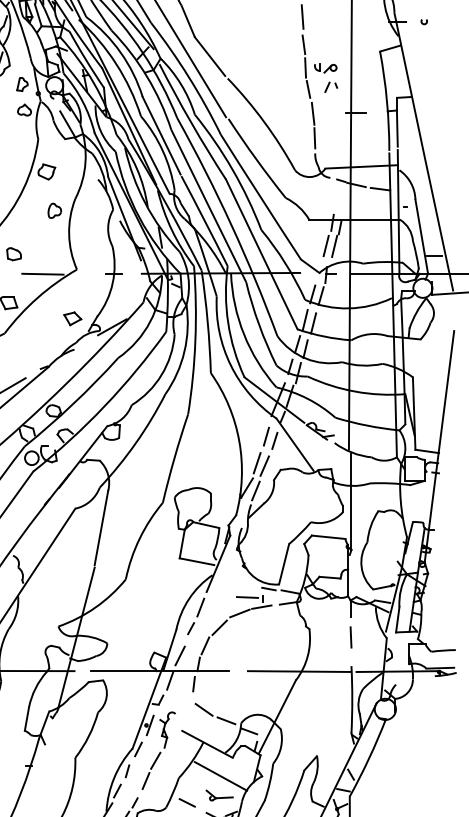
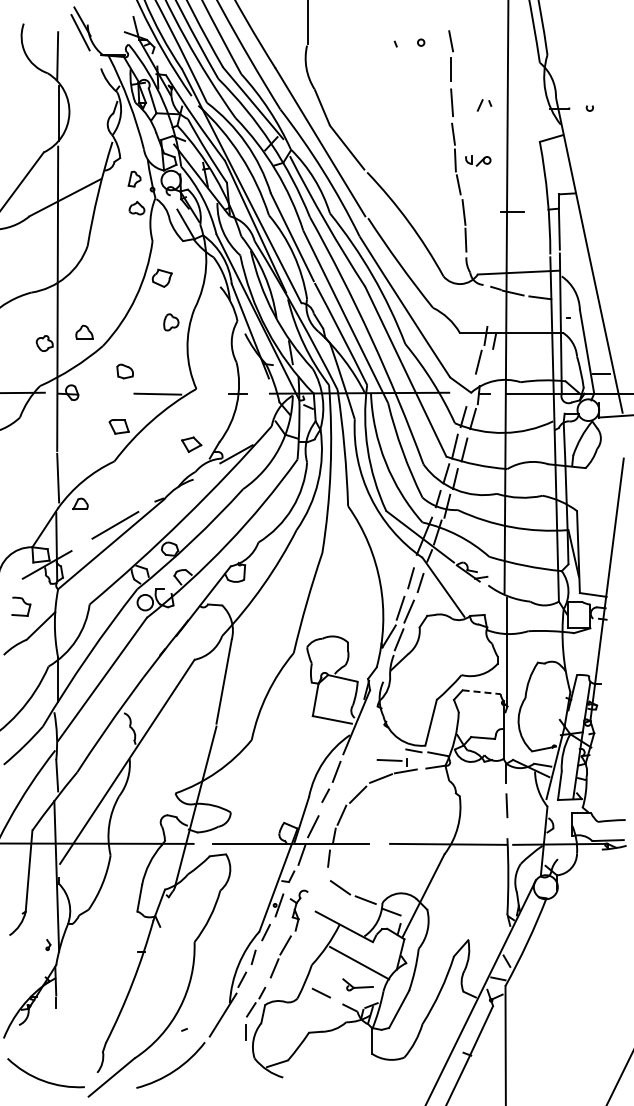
part: (331, 87) -> (484, 105), moved
line: (334, 246) -> (488, 362), removed
line: (329, 537) -> (482, 692), solid -> dashed

